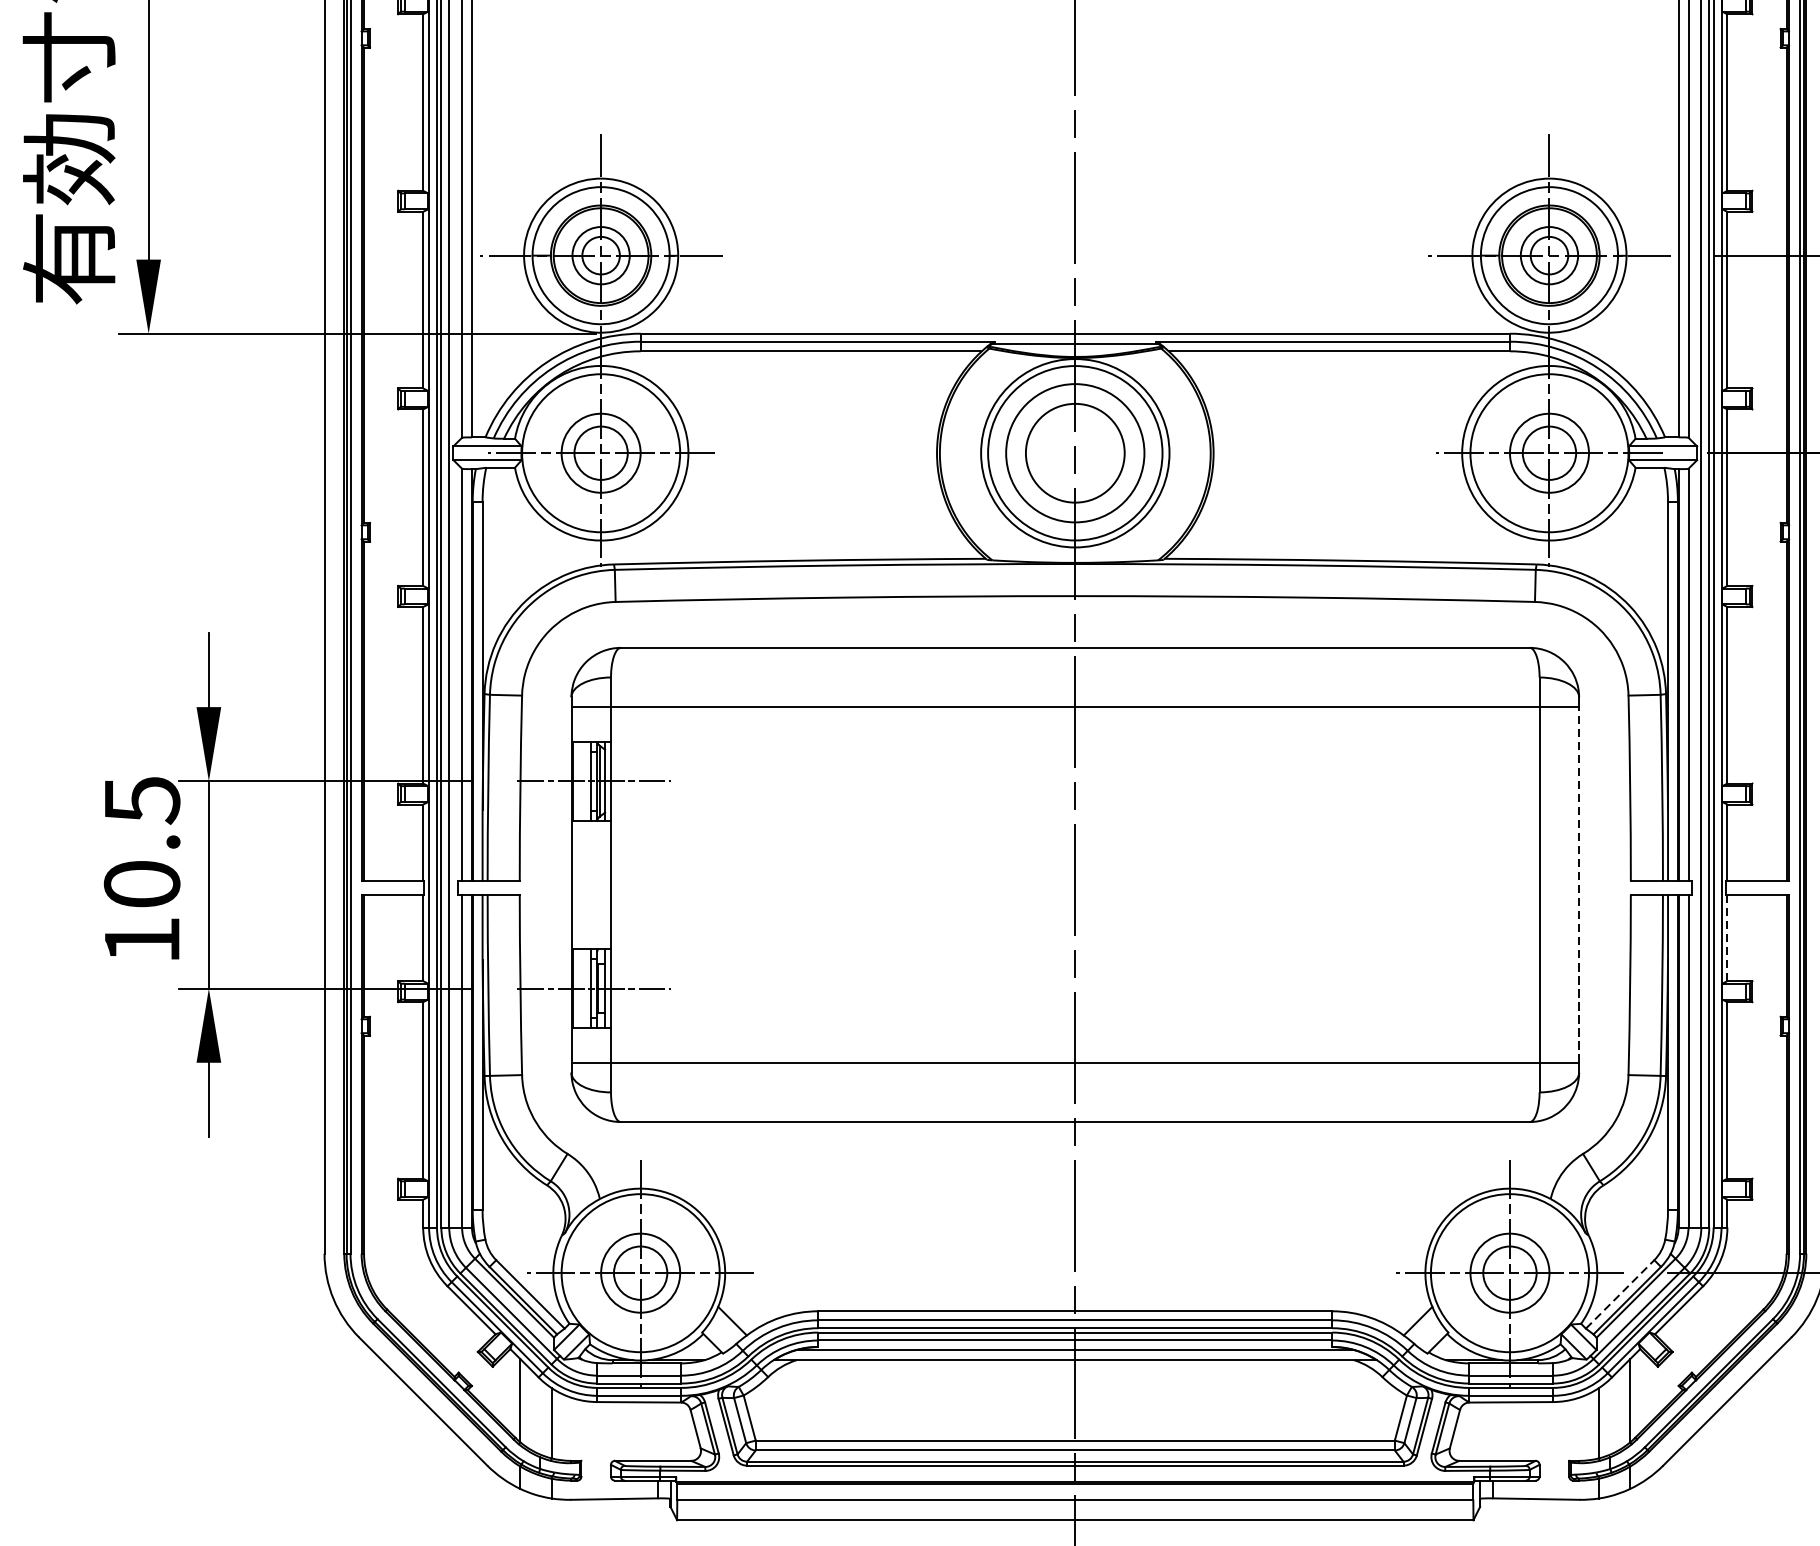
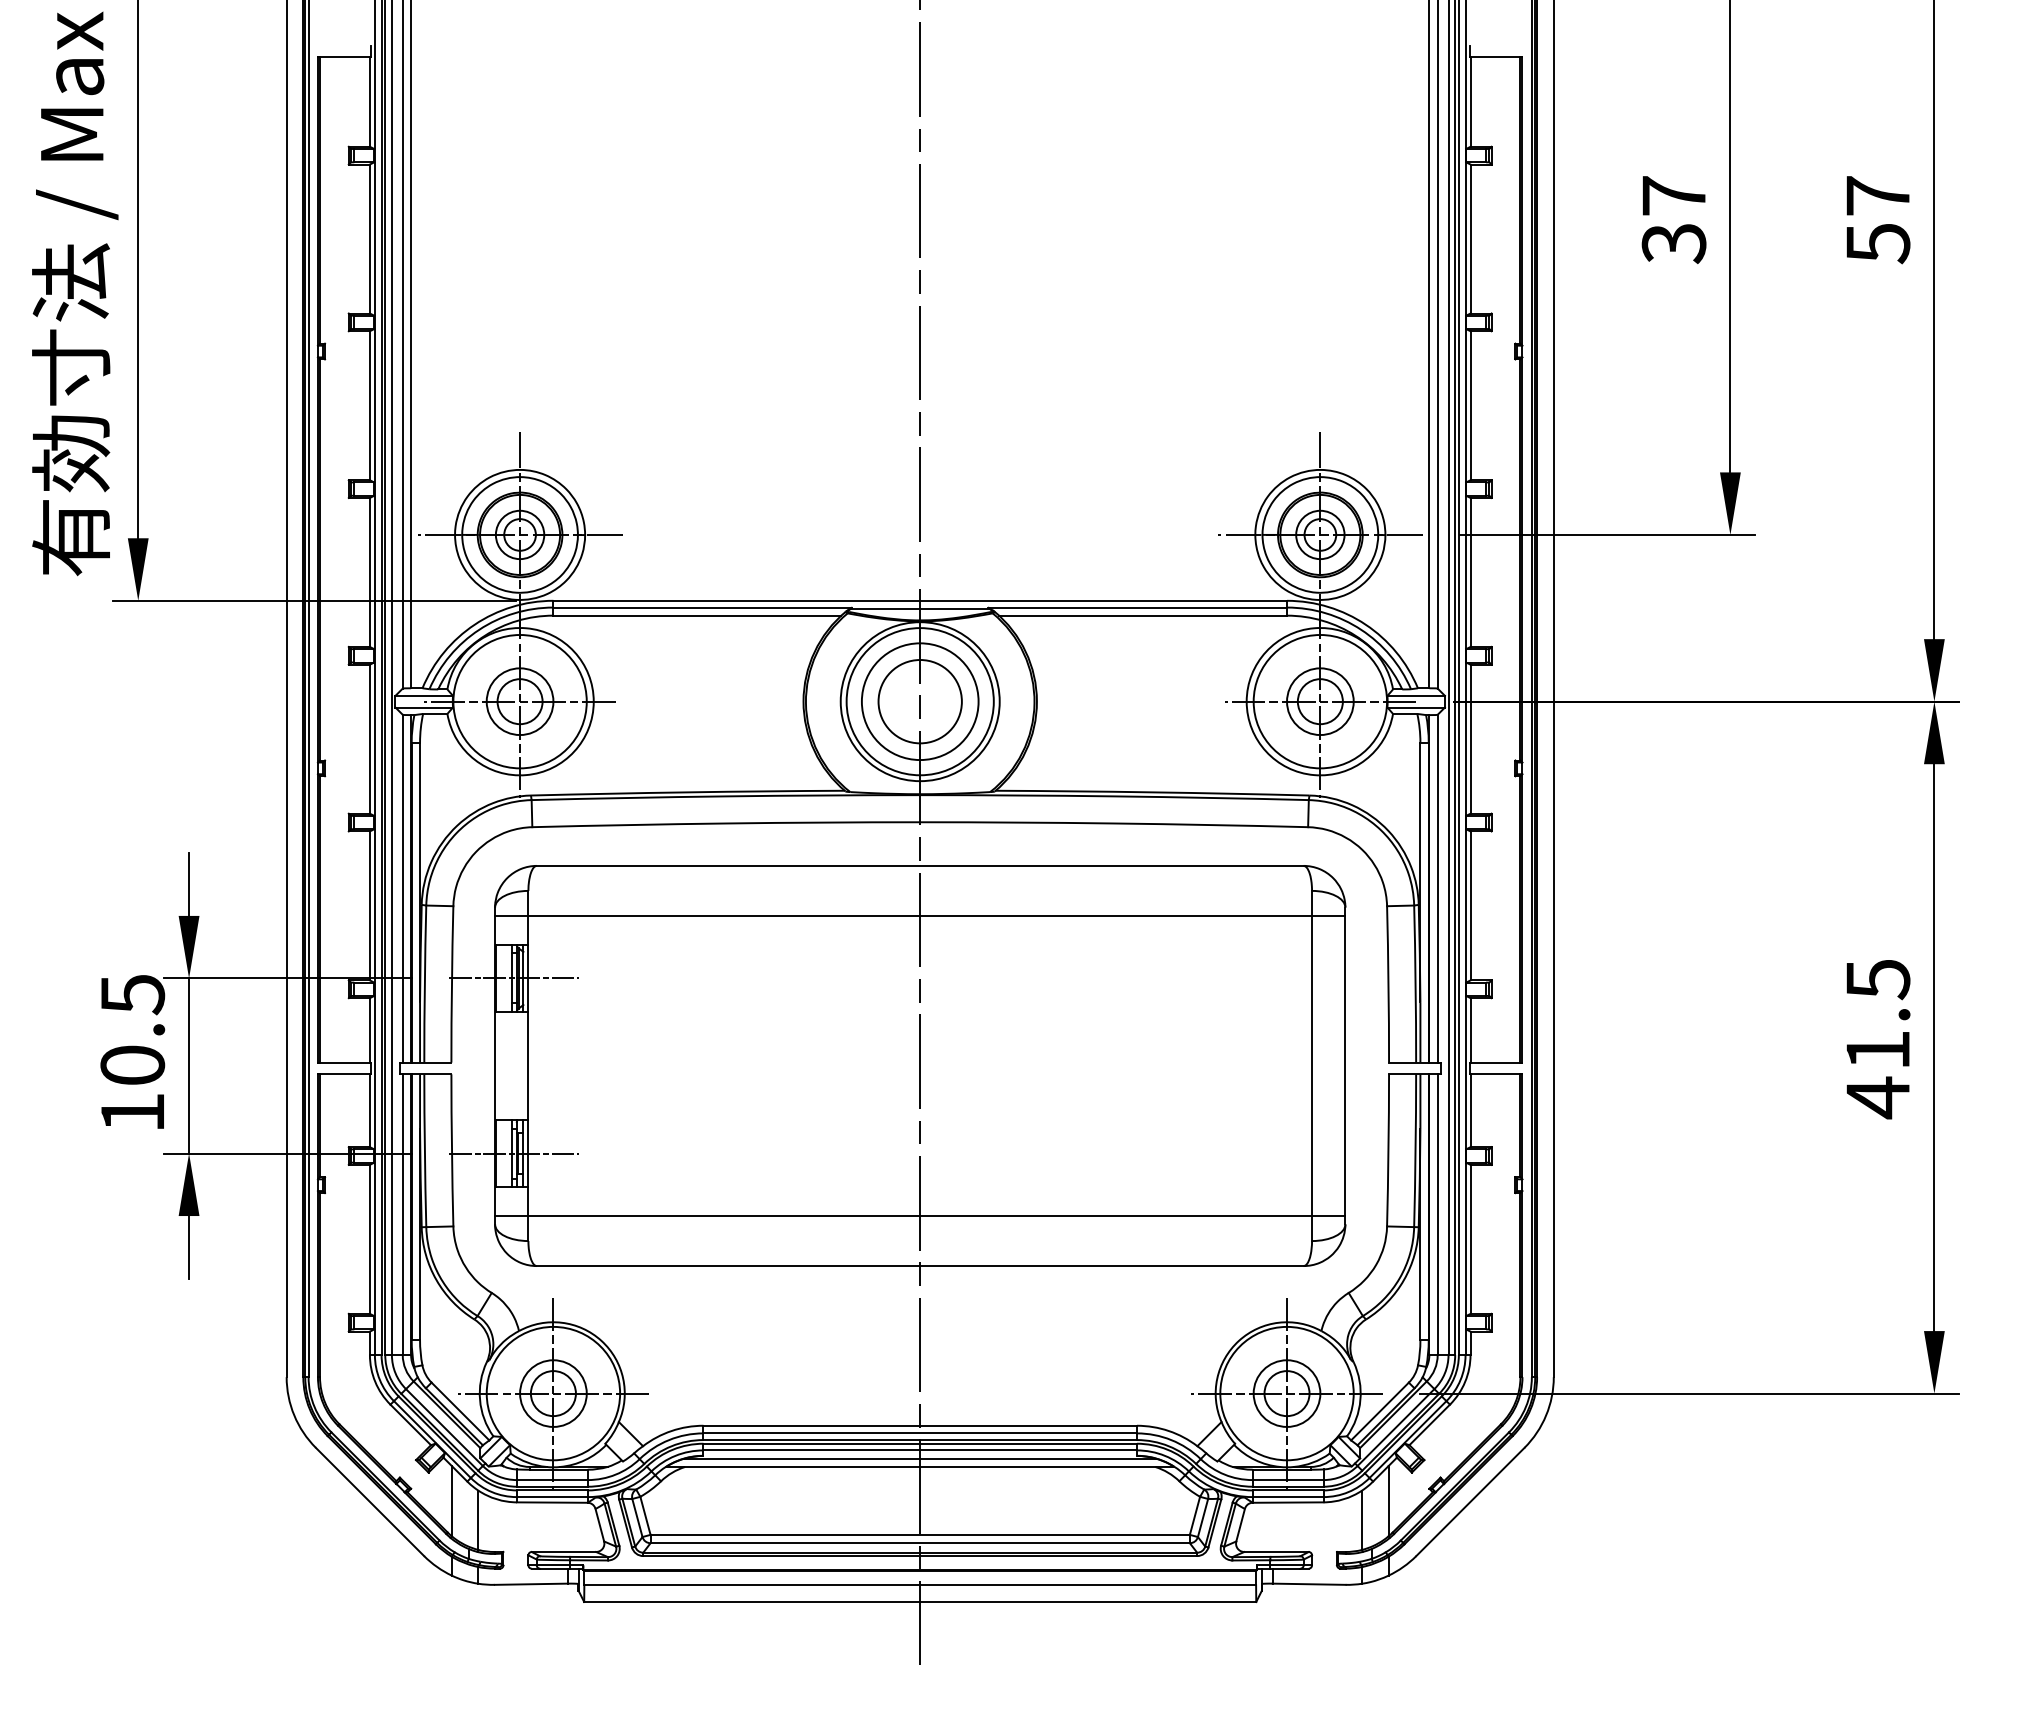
line: (1579, 884) -> (1345, 1065), dashed -> solid
line: (1727, 937) -> (1470, 1110), dashed -> solid
line: (1619, 1294) -> (1379, 1411), dashed -> solid

